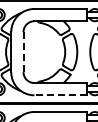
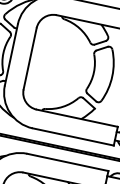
line: (23, 52) -> (30, 59), dashed -> solid
line: (60, 95) -> (72, 137), dashed -> solid

